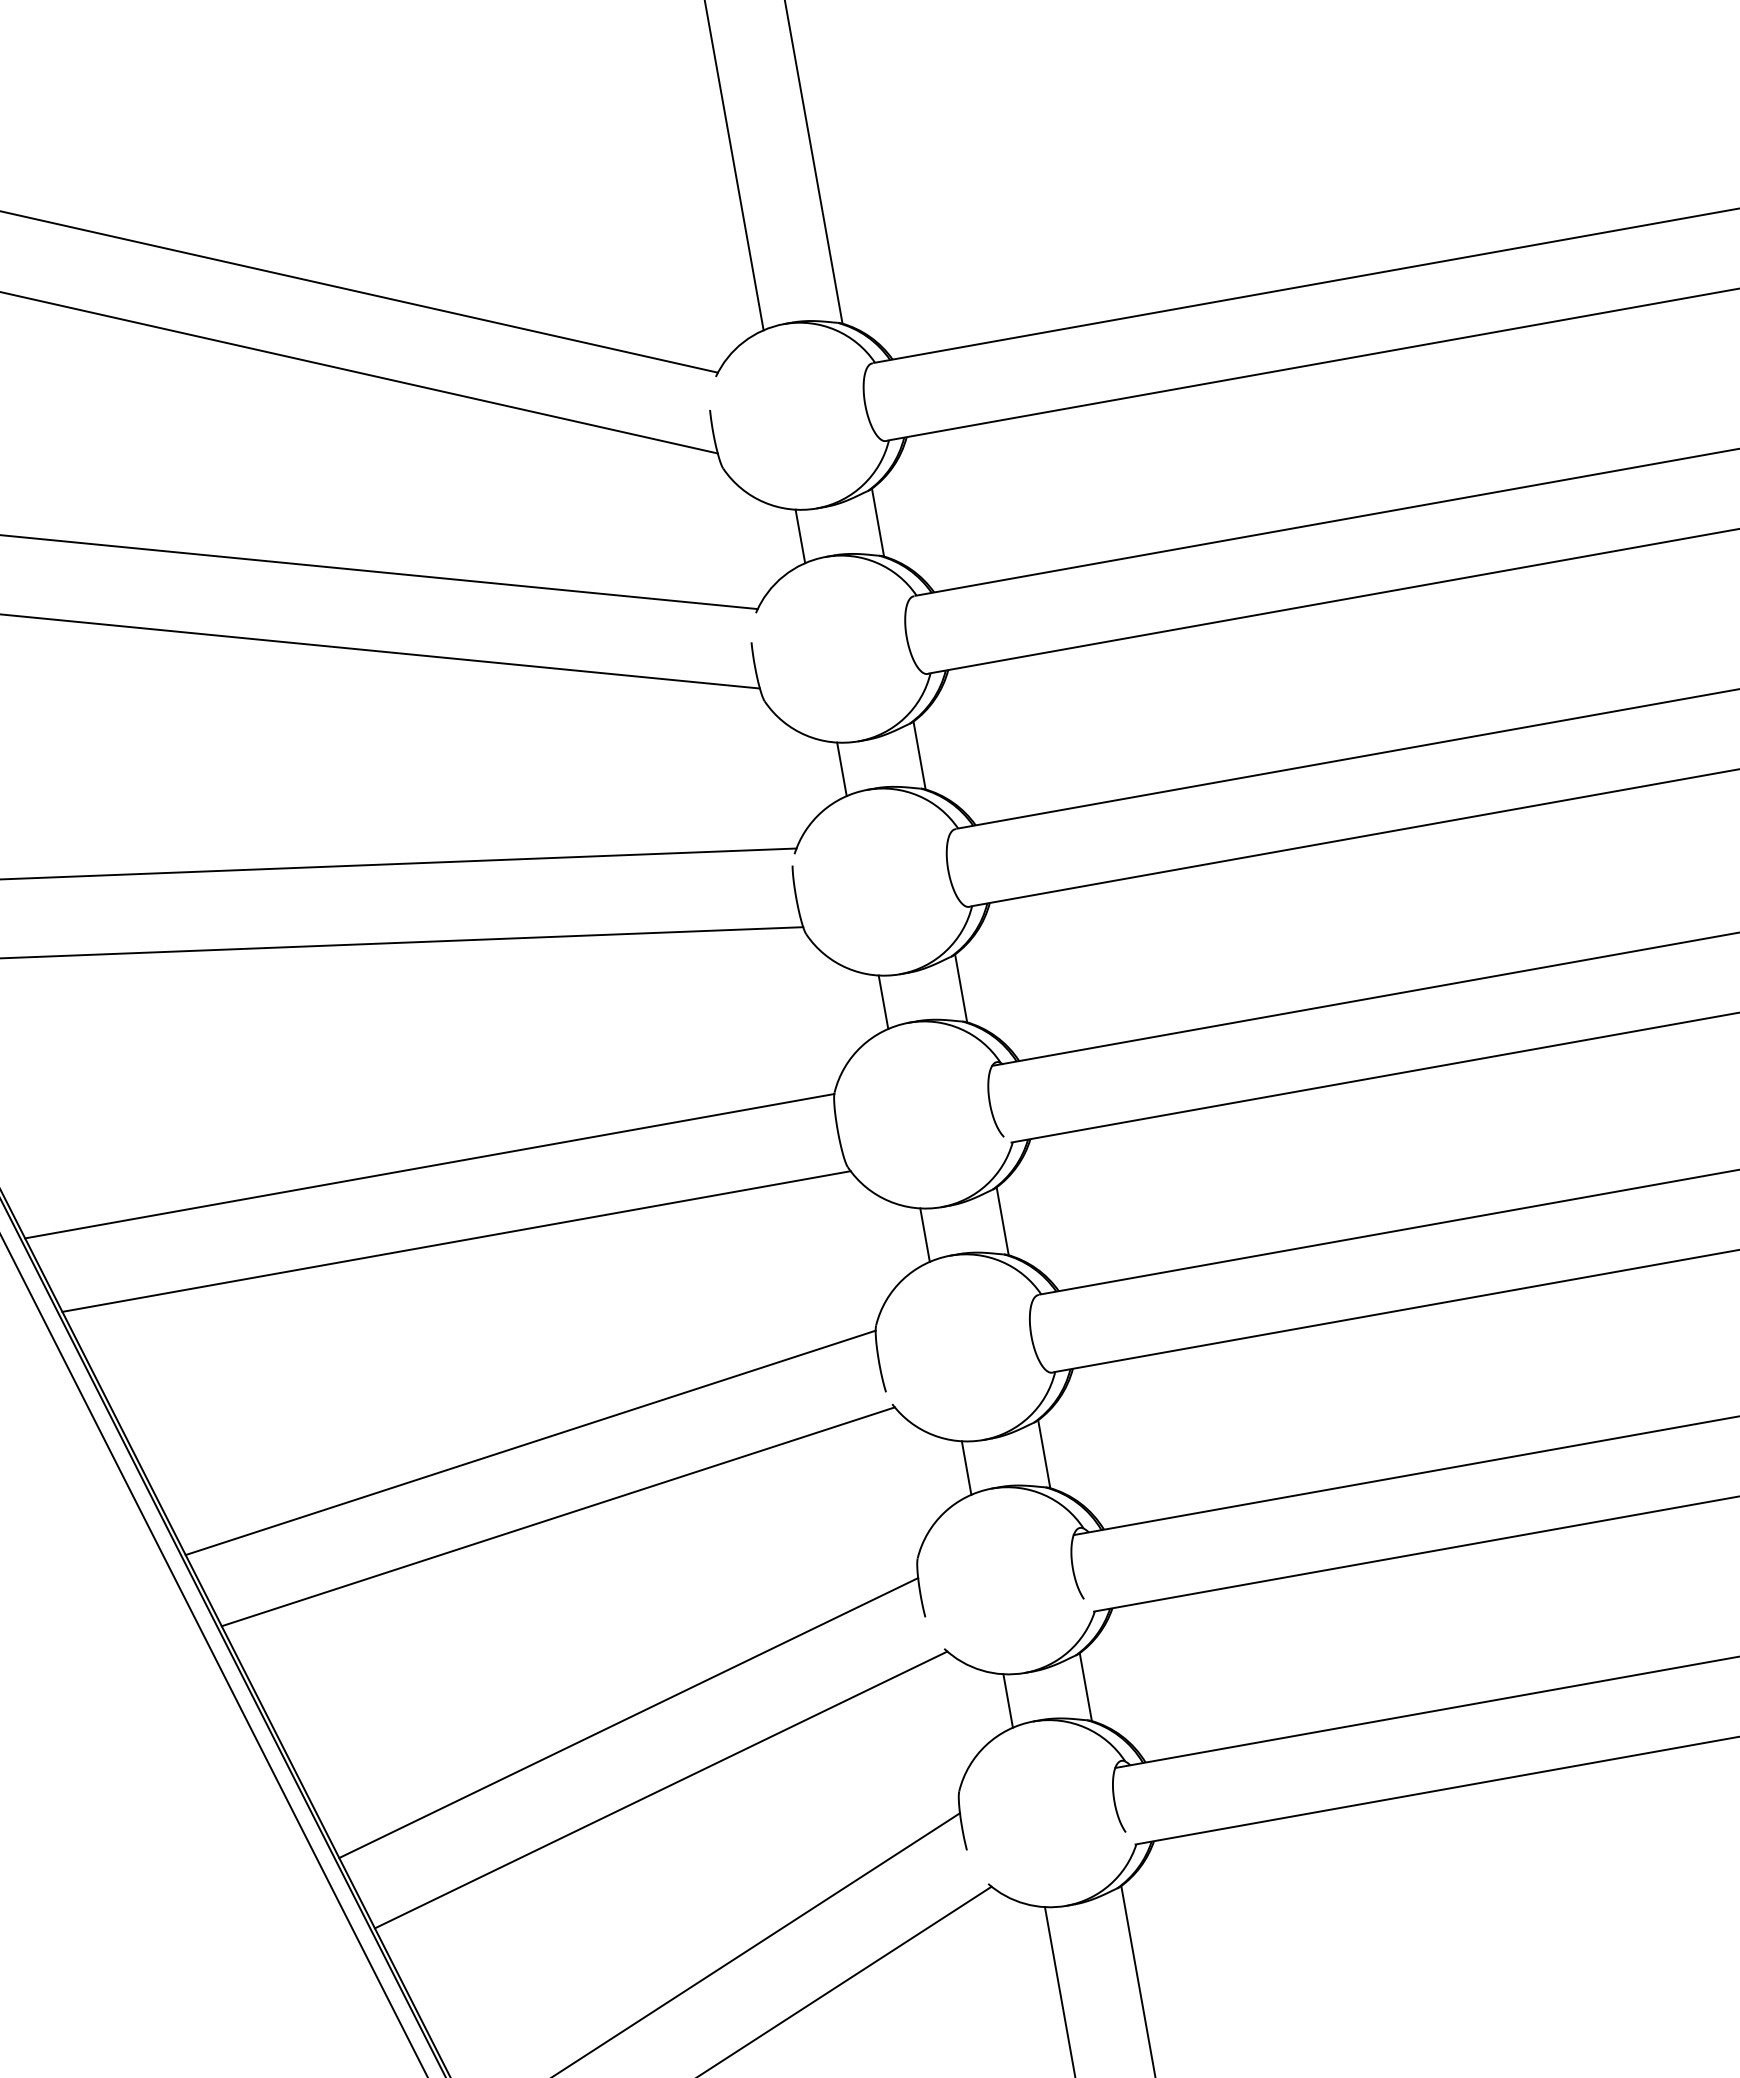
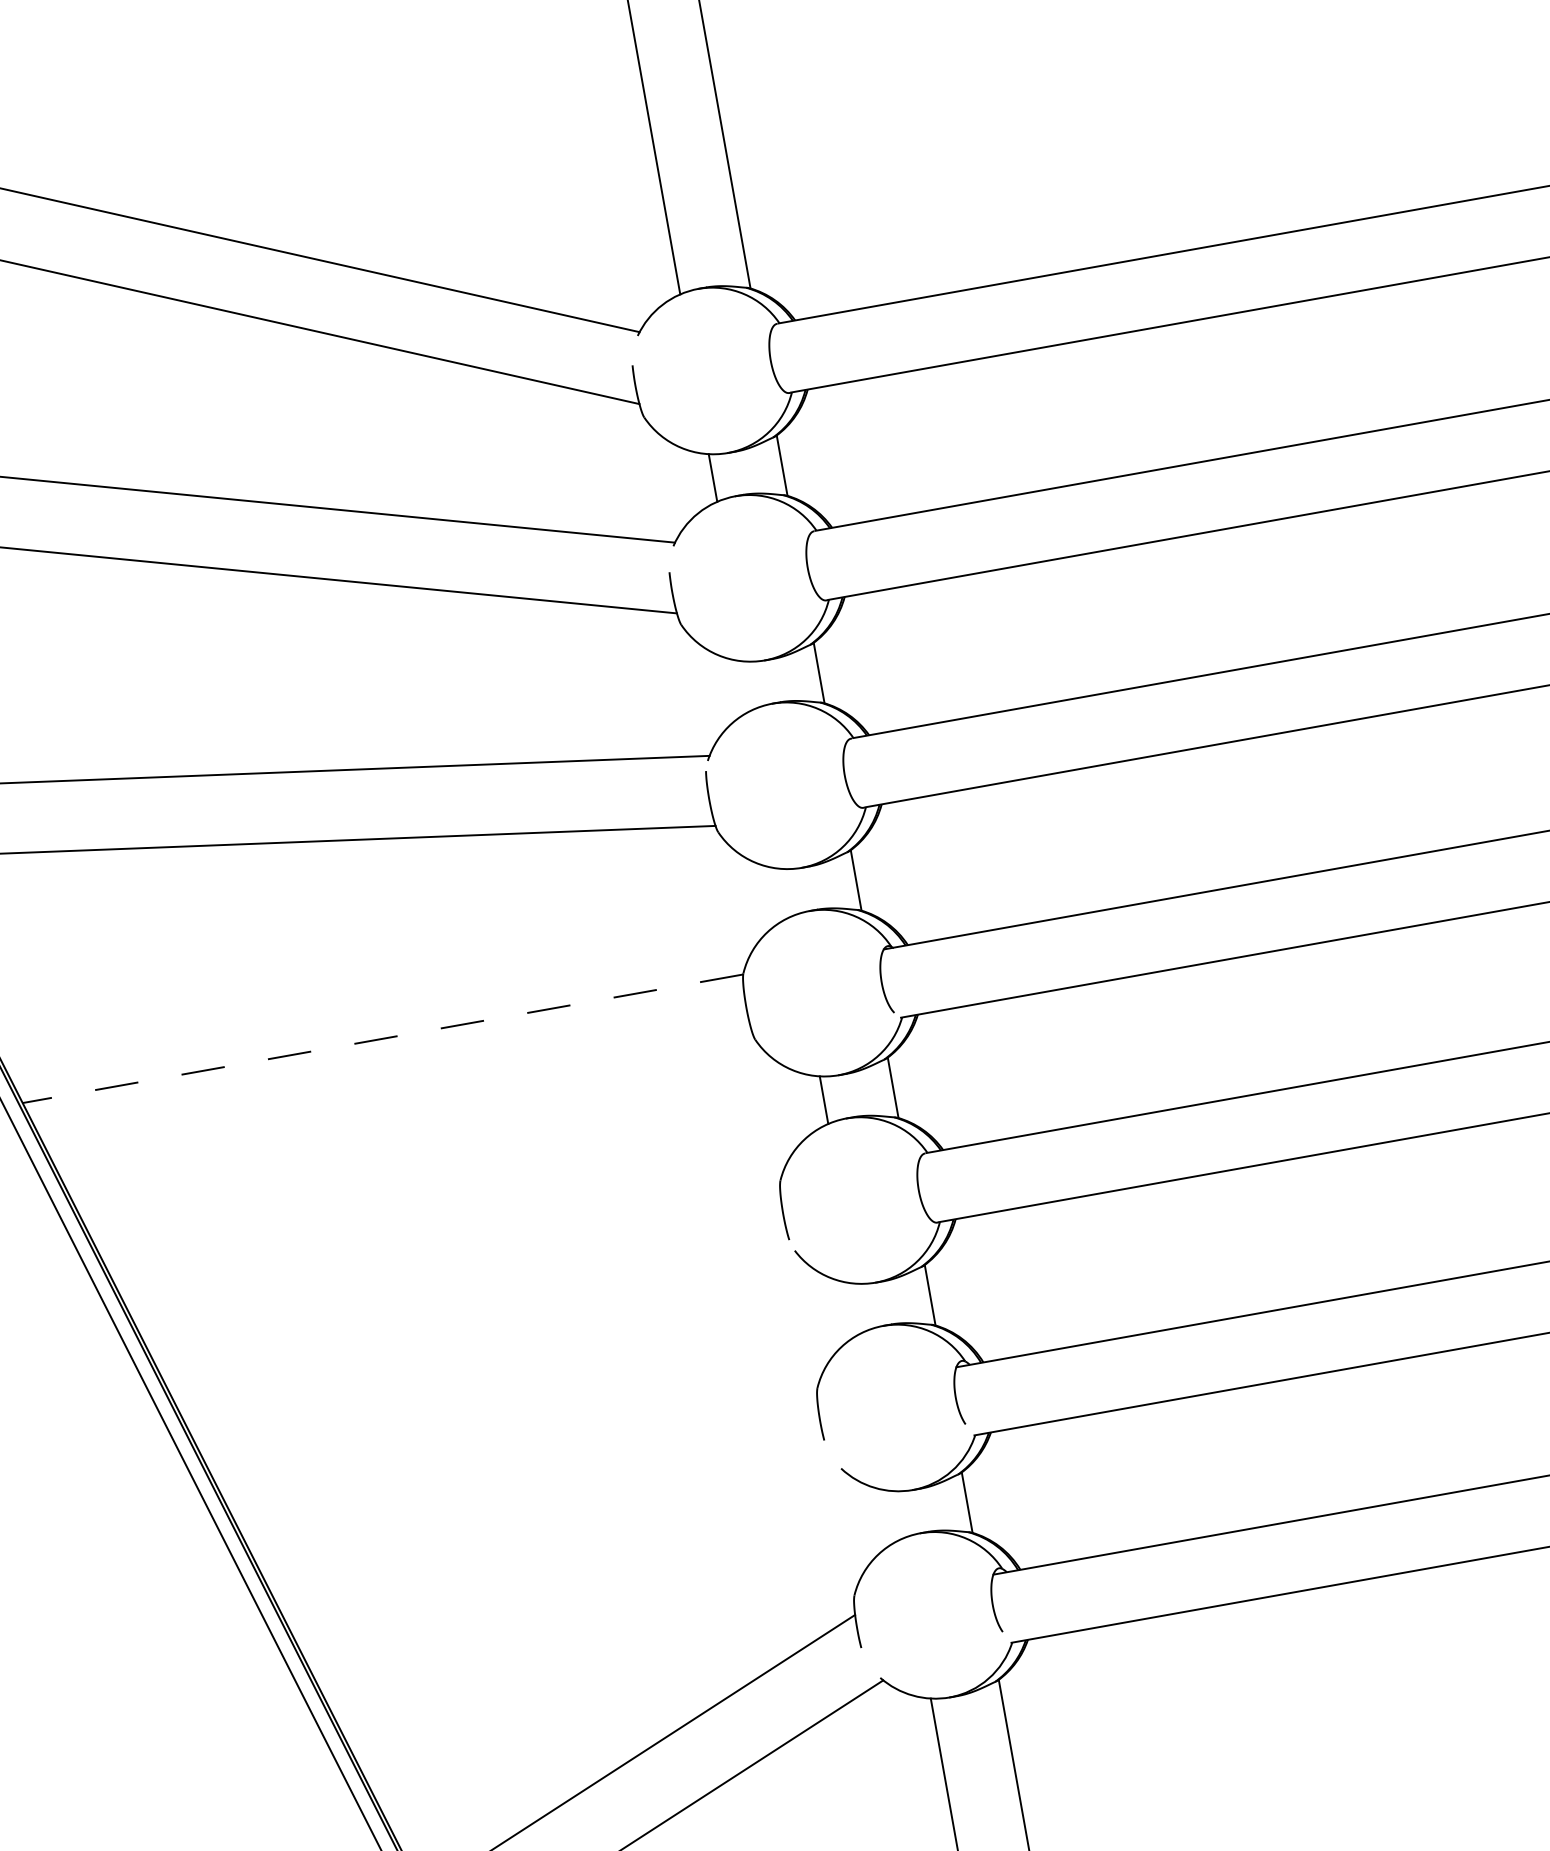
line: (841, 769) -> (749, 685), removed
line: (883, 1002) -> (787, 892), removed
line: (429, 1166) -> (382, 1039), solid -> dashed
line: (456, 1241) -> (406, 1105), removed
line: (530, 1442) -> (472, 1284), removed
line: (966, 1467) -> (860, 1307), removed
line: (557, 1516) -> (496, 1350), removed
line: (1007, 1700) -> (897, 1514), removed
line: (628, 1718) -> (559, 1530), removed
line: (660, 1789) -> (588, 1593), removed

